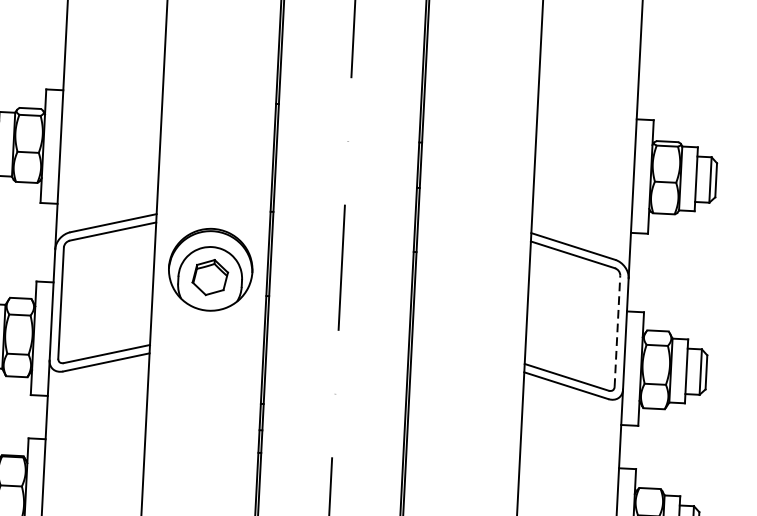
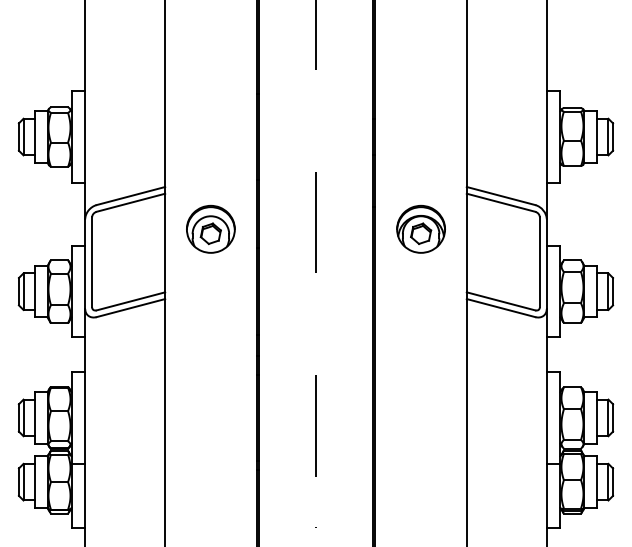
part: (210, 268) -> (210, 228), size x0.71
part: (471, 281) -> (420, 228), added
line: (616, 331) -> (539, 262), dashed -> solid

